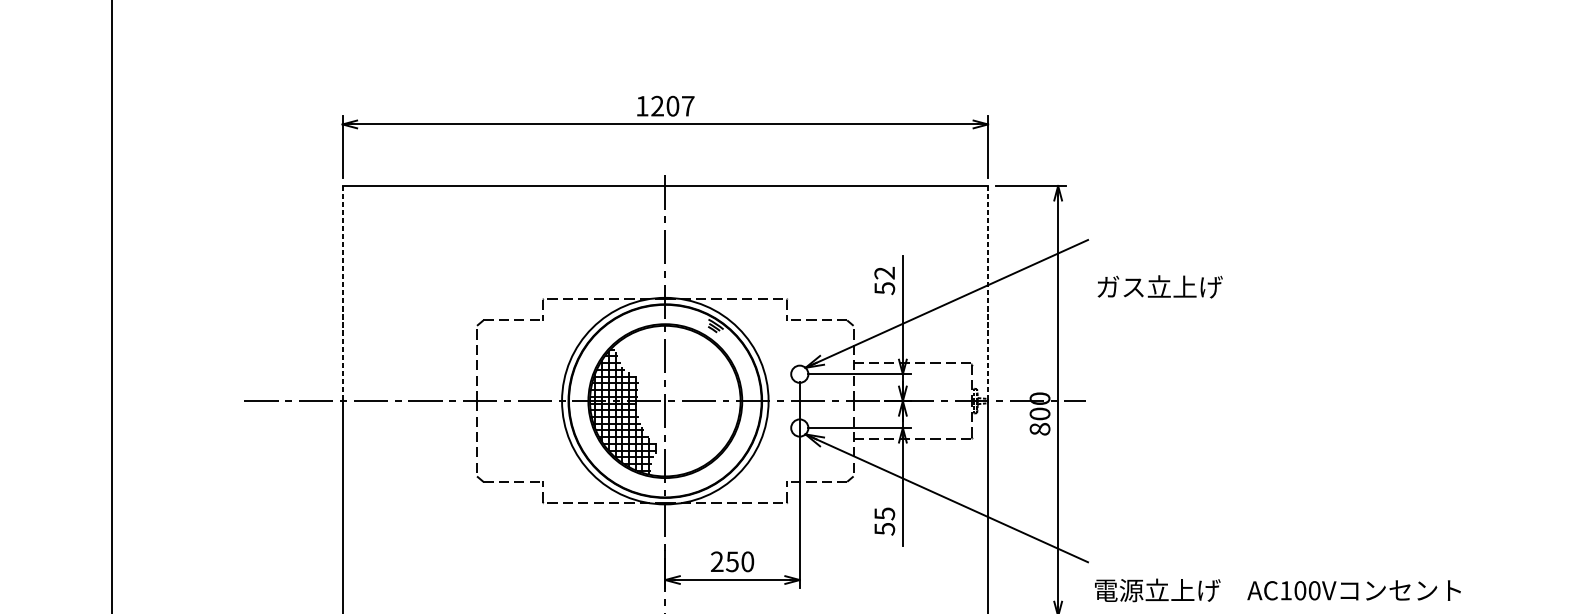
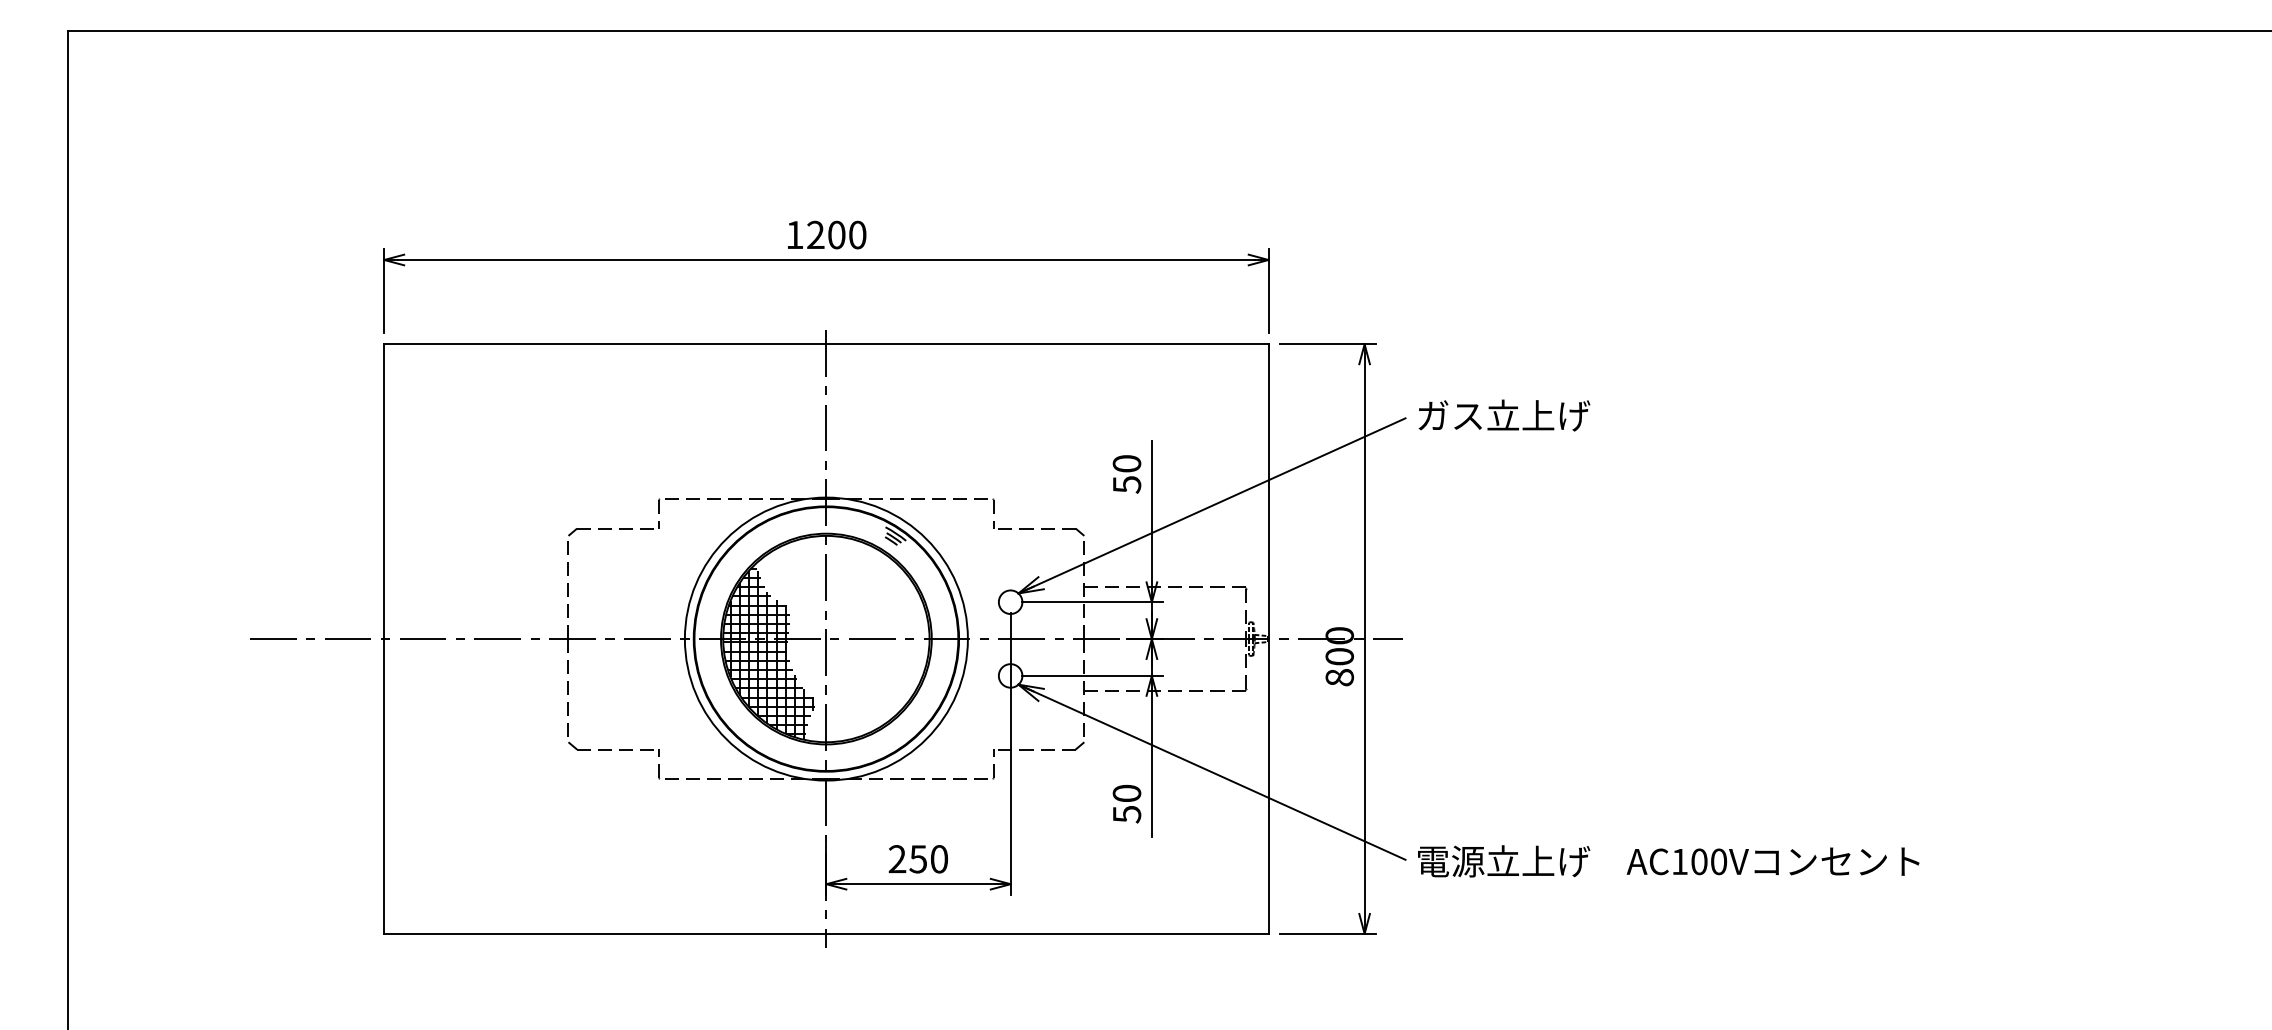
text: (688, 105) -> (857, 234), 1207 -> 1200
text: (884, 272) -> (1126, 463), 52 -> 50
text: (1160, 286) -> (1504, 415), moved
line: (342, 294) -> (384, 492), dashed -> solid
line: (988, 294) -> (1268, 492), dashed -> solid
text: (884, 513) -> (1126, 793), 55 -> 50
text: (1277, 590) -> (1668, 861), moved

